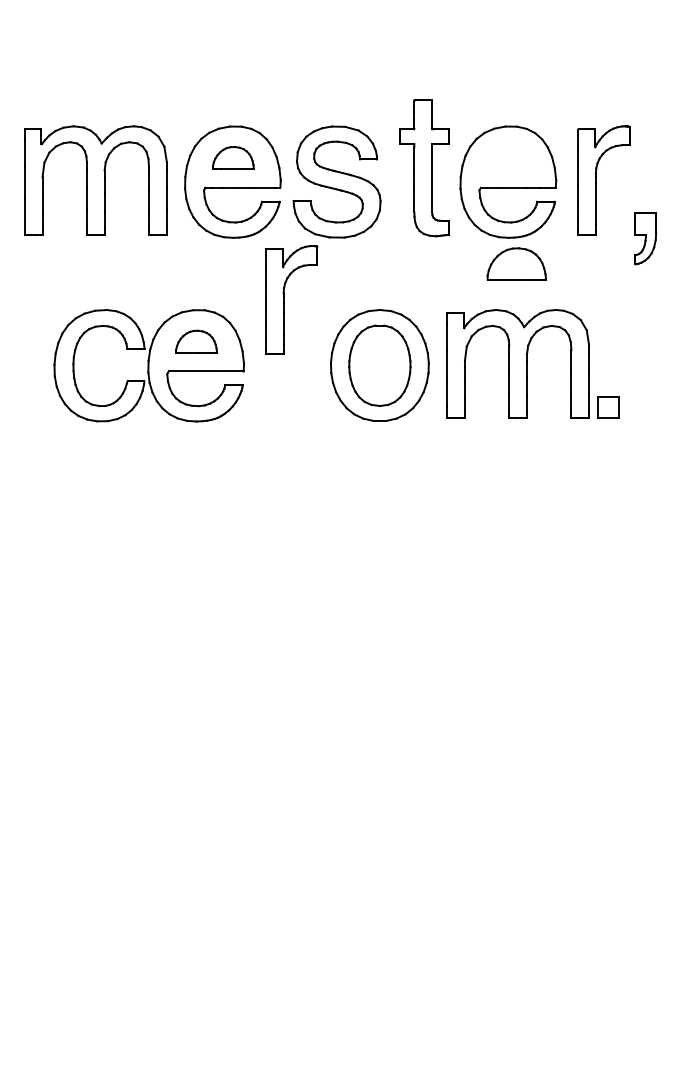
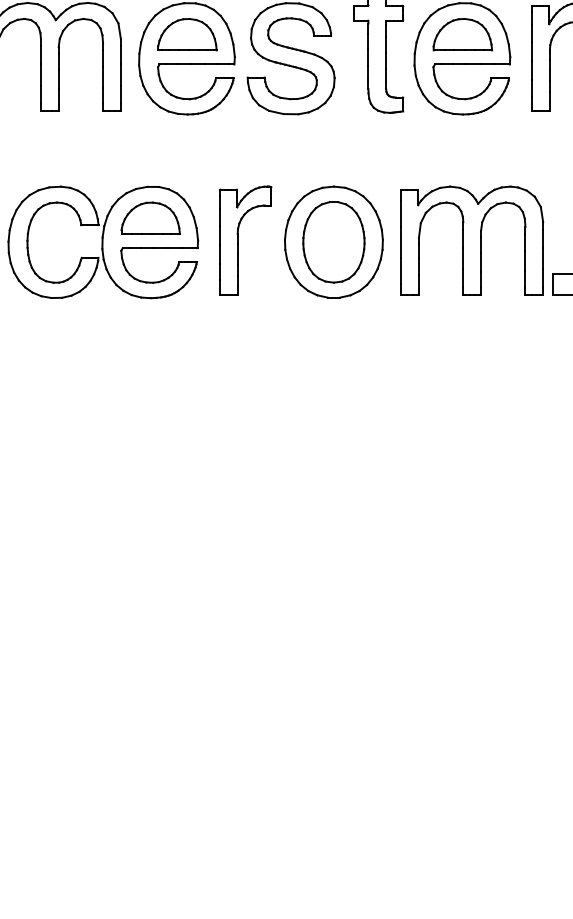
part: (233, 157) -> (187, 34), size x1.43
part: (516, 263) -> (462, 34), moved
part: (284, 299) -> (238, 240), moved
part: (196, 341) -> (150, 218), size x1.43

